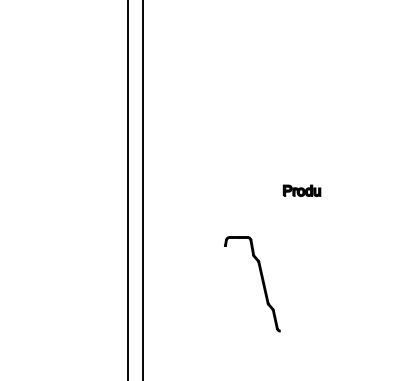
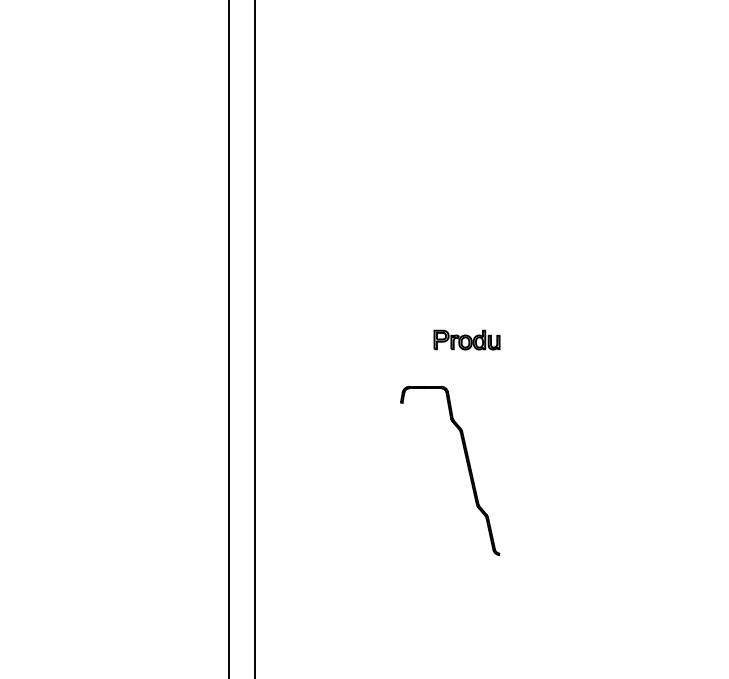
part: (301, 190) -> (466, 339), moved
part: (261, 281) -> (466, 465), moved

